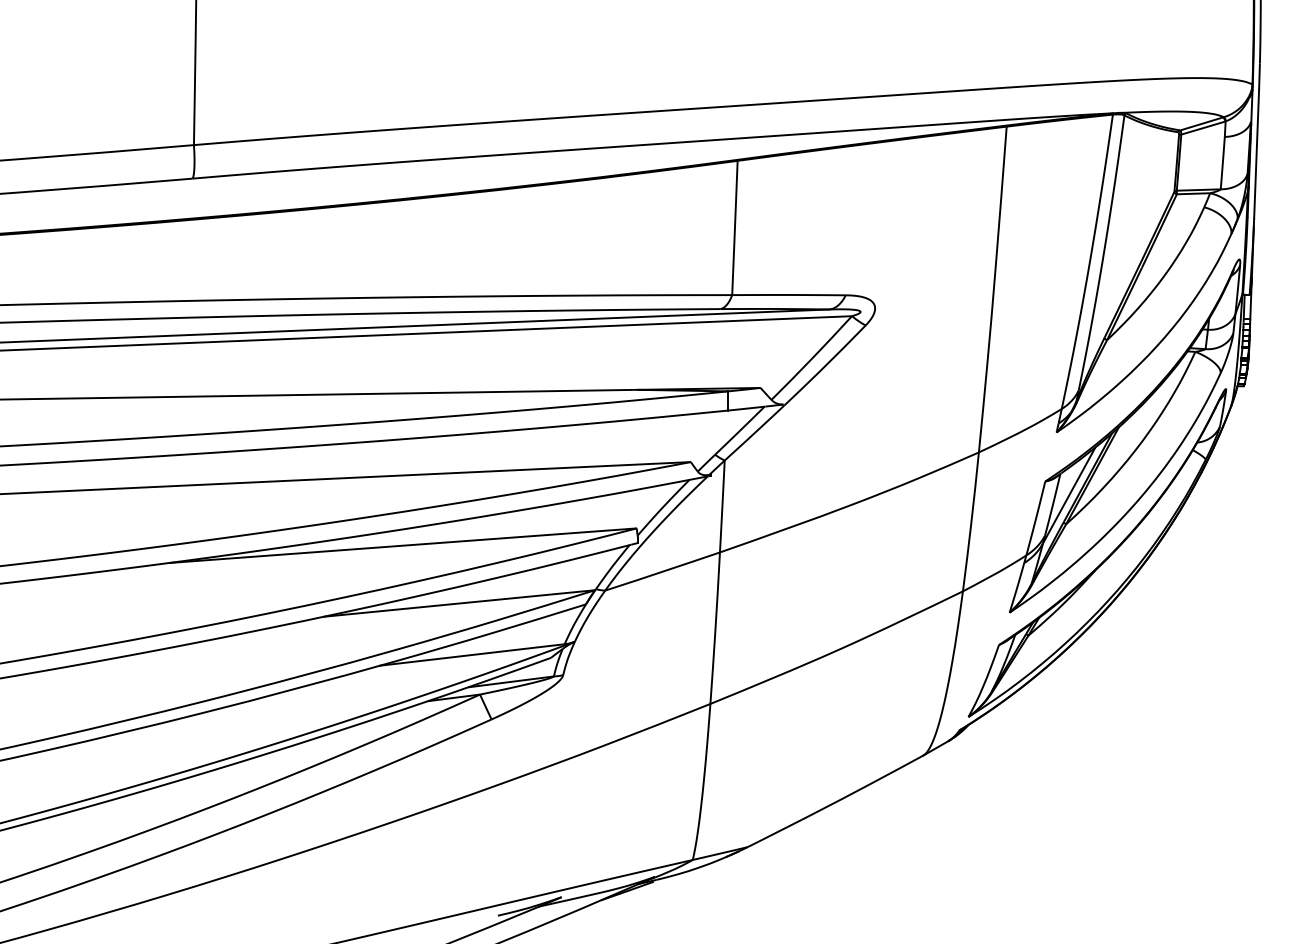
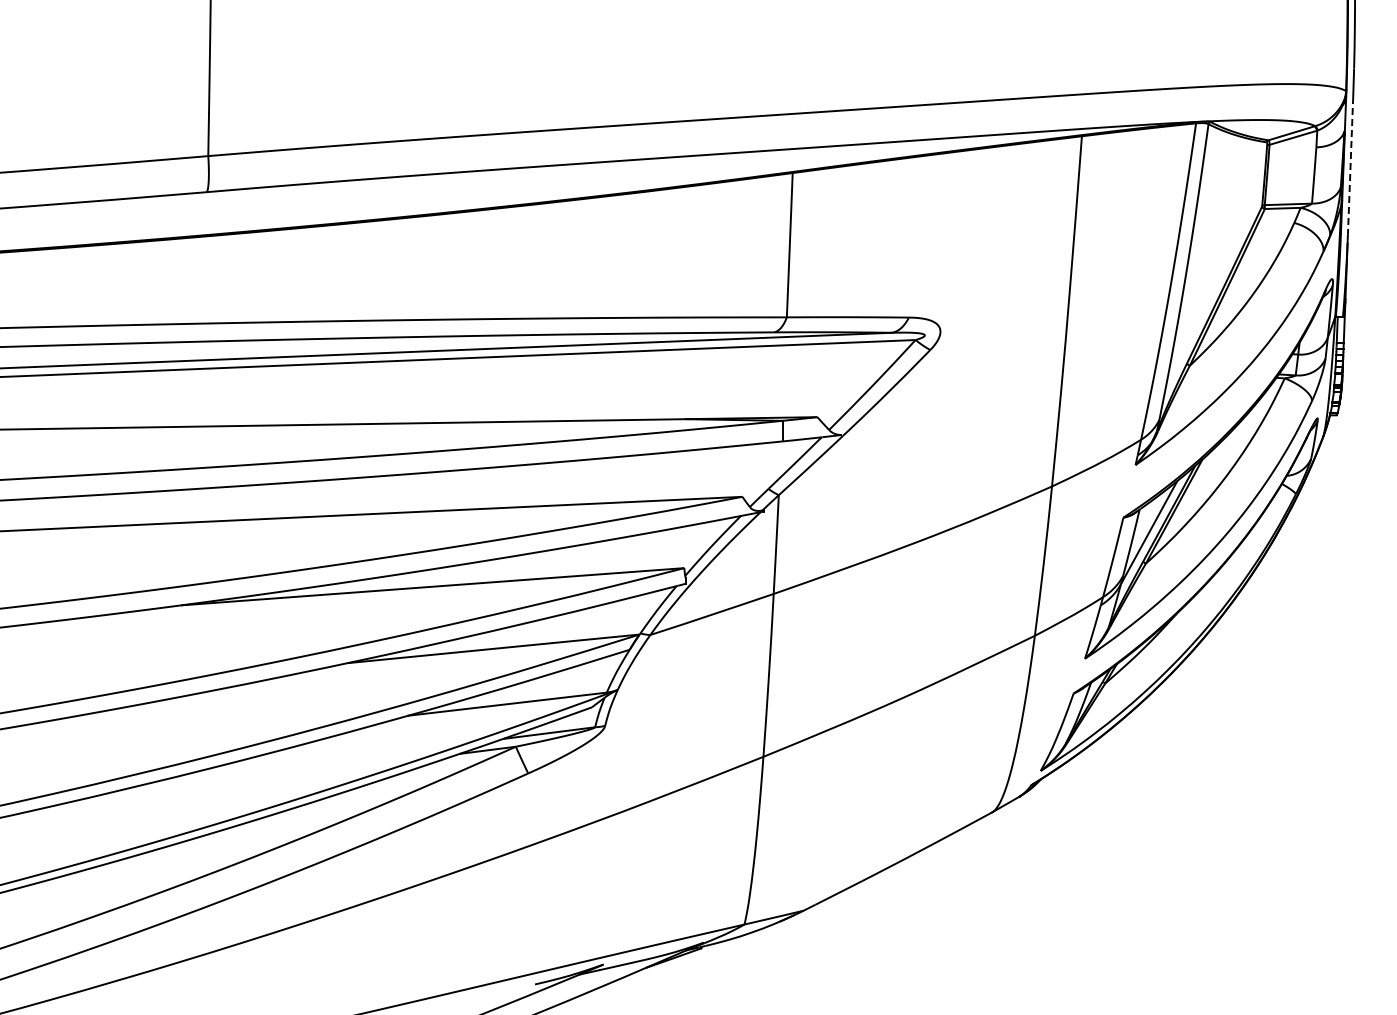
line: (1256, 153) -> (1350, 165), solid -> dashed

